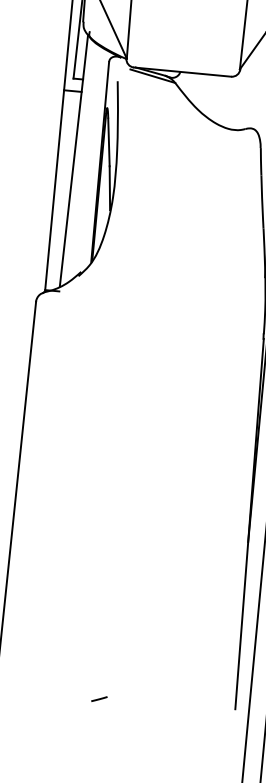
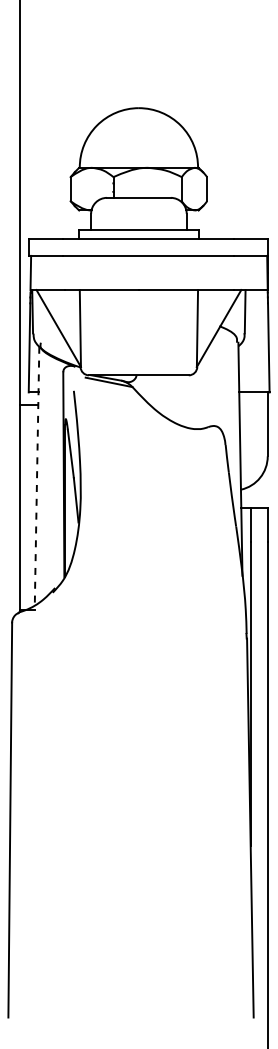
line: (74, 160) -> (37, 475), solid -> dashed
line: (99, 698) -> (114, 1019), removed

